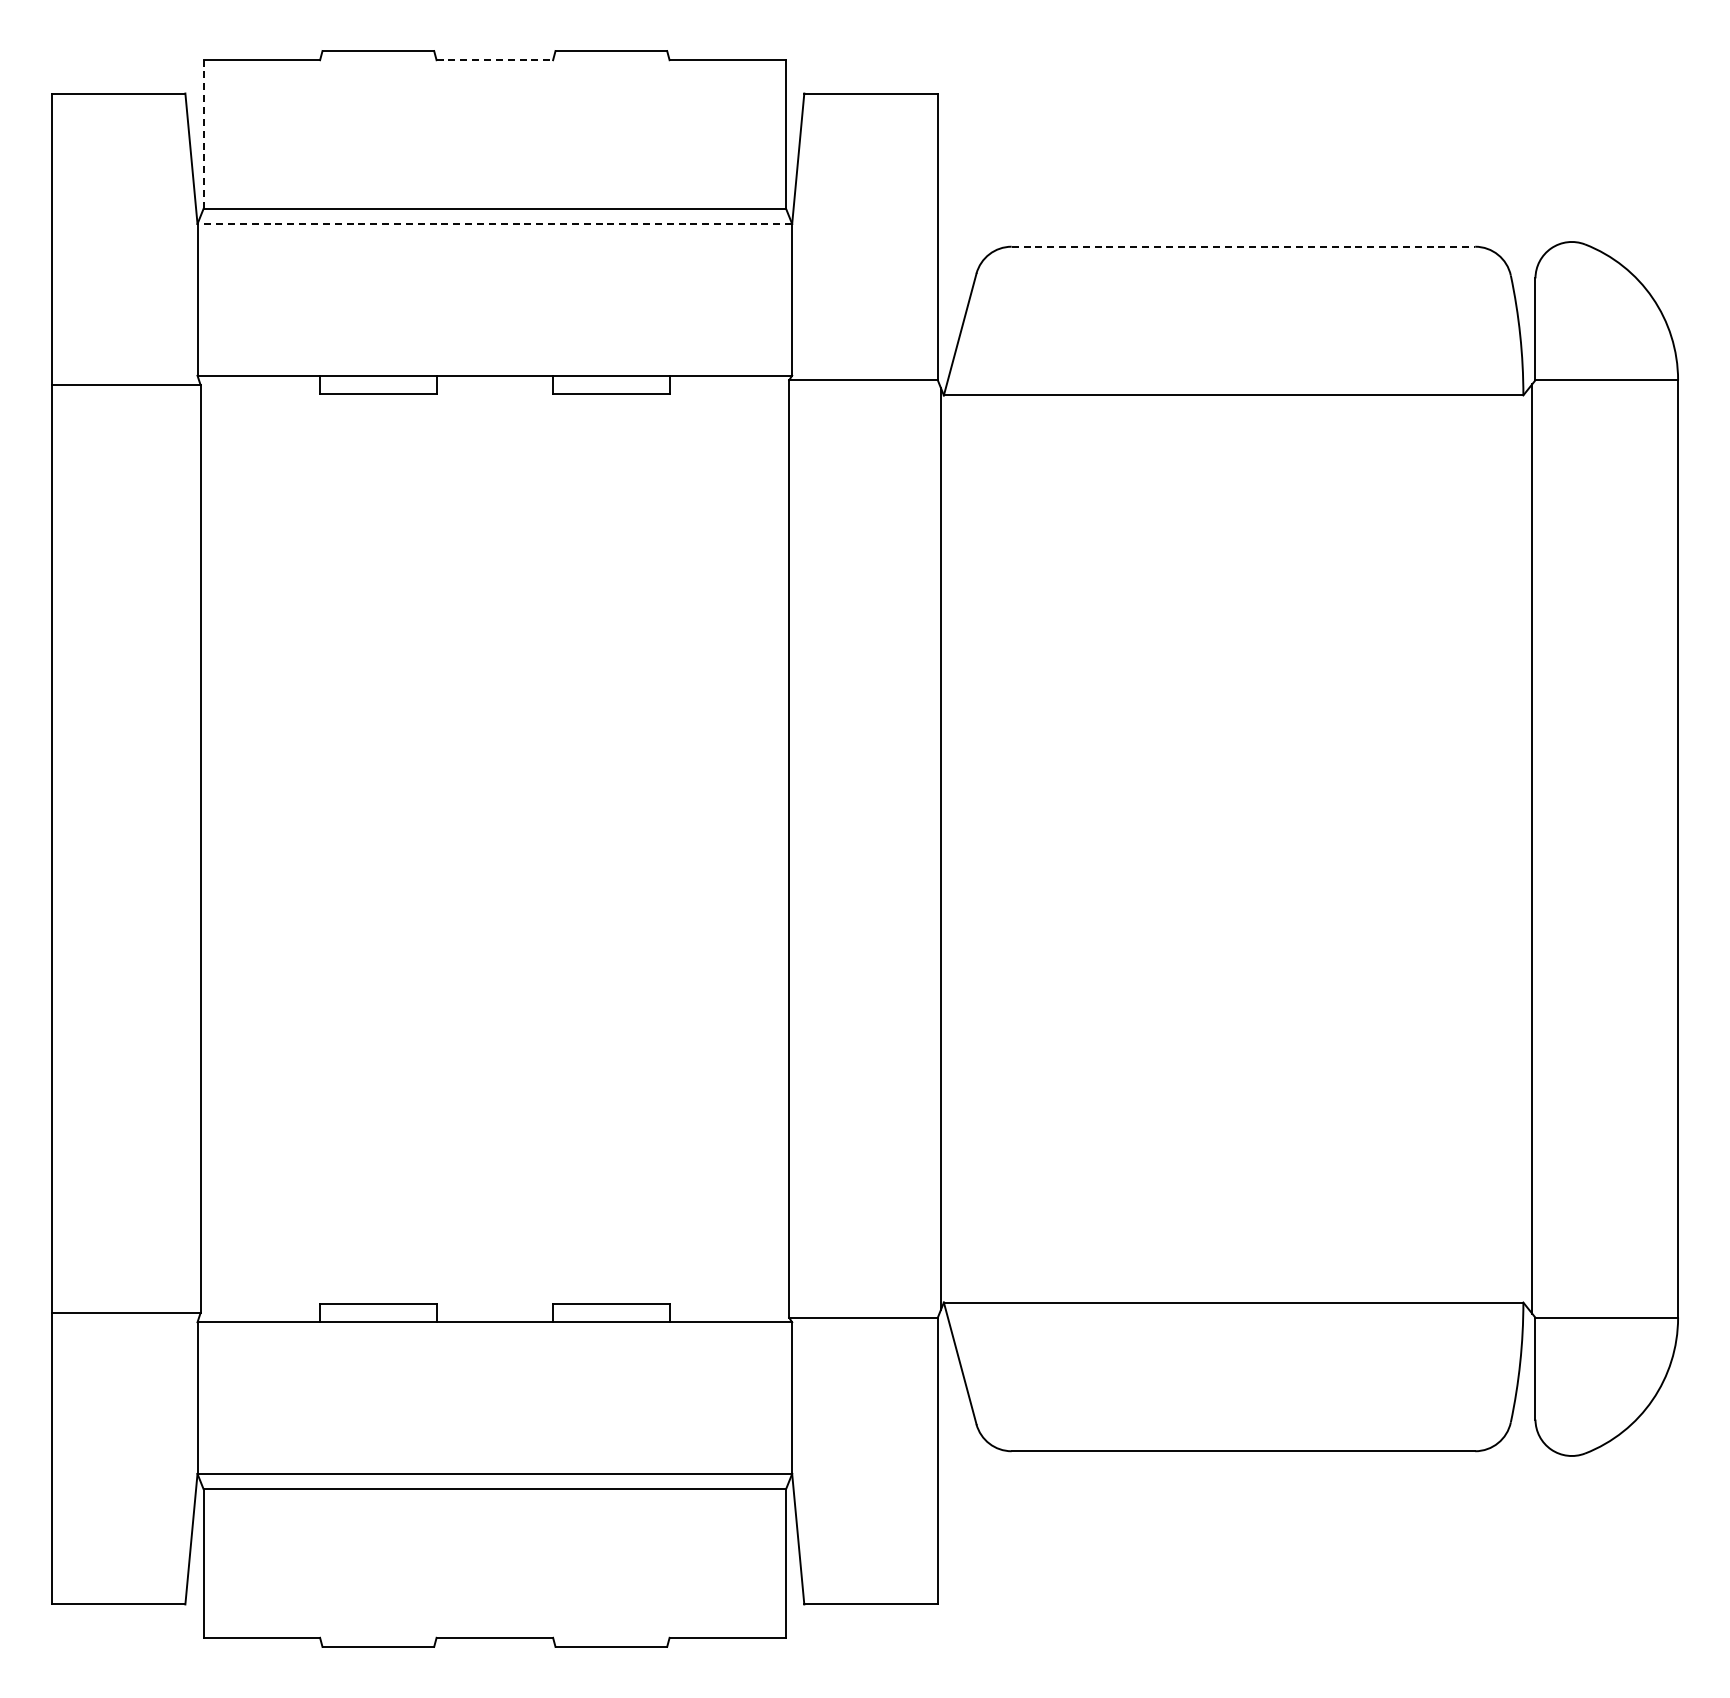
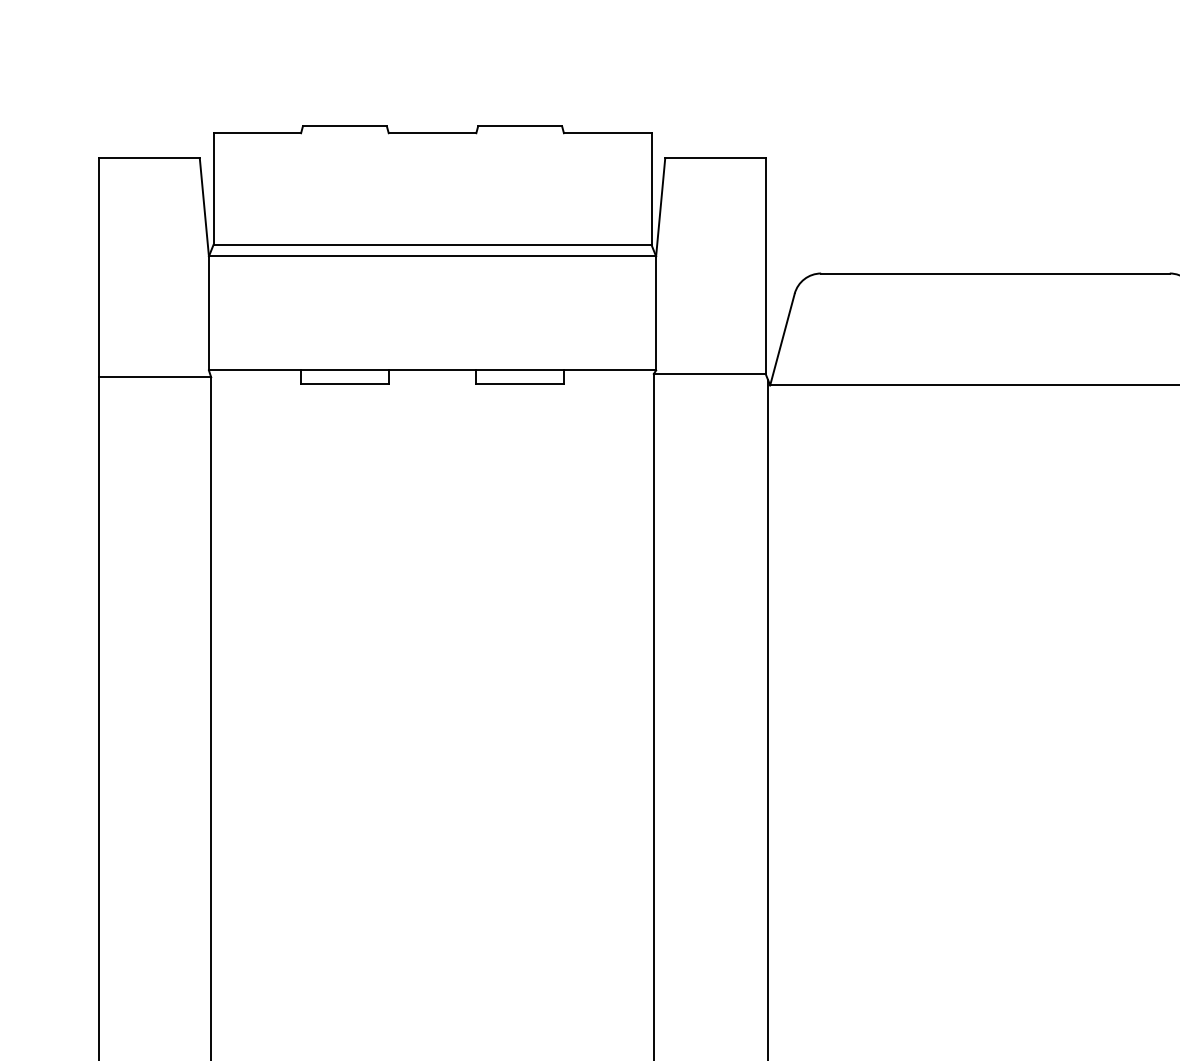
line: (495, 60) -> (433, 133), dashed -> solid
line: (203, 134) -> (213, 189), dashed -> solid
line: (494, 223) -> (432, 256), dashed -> solid
line: (1243, 246) -> (995, 273), dashed -> solid

